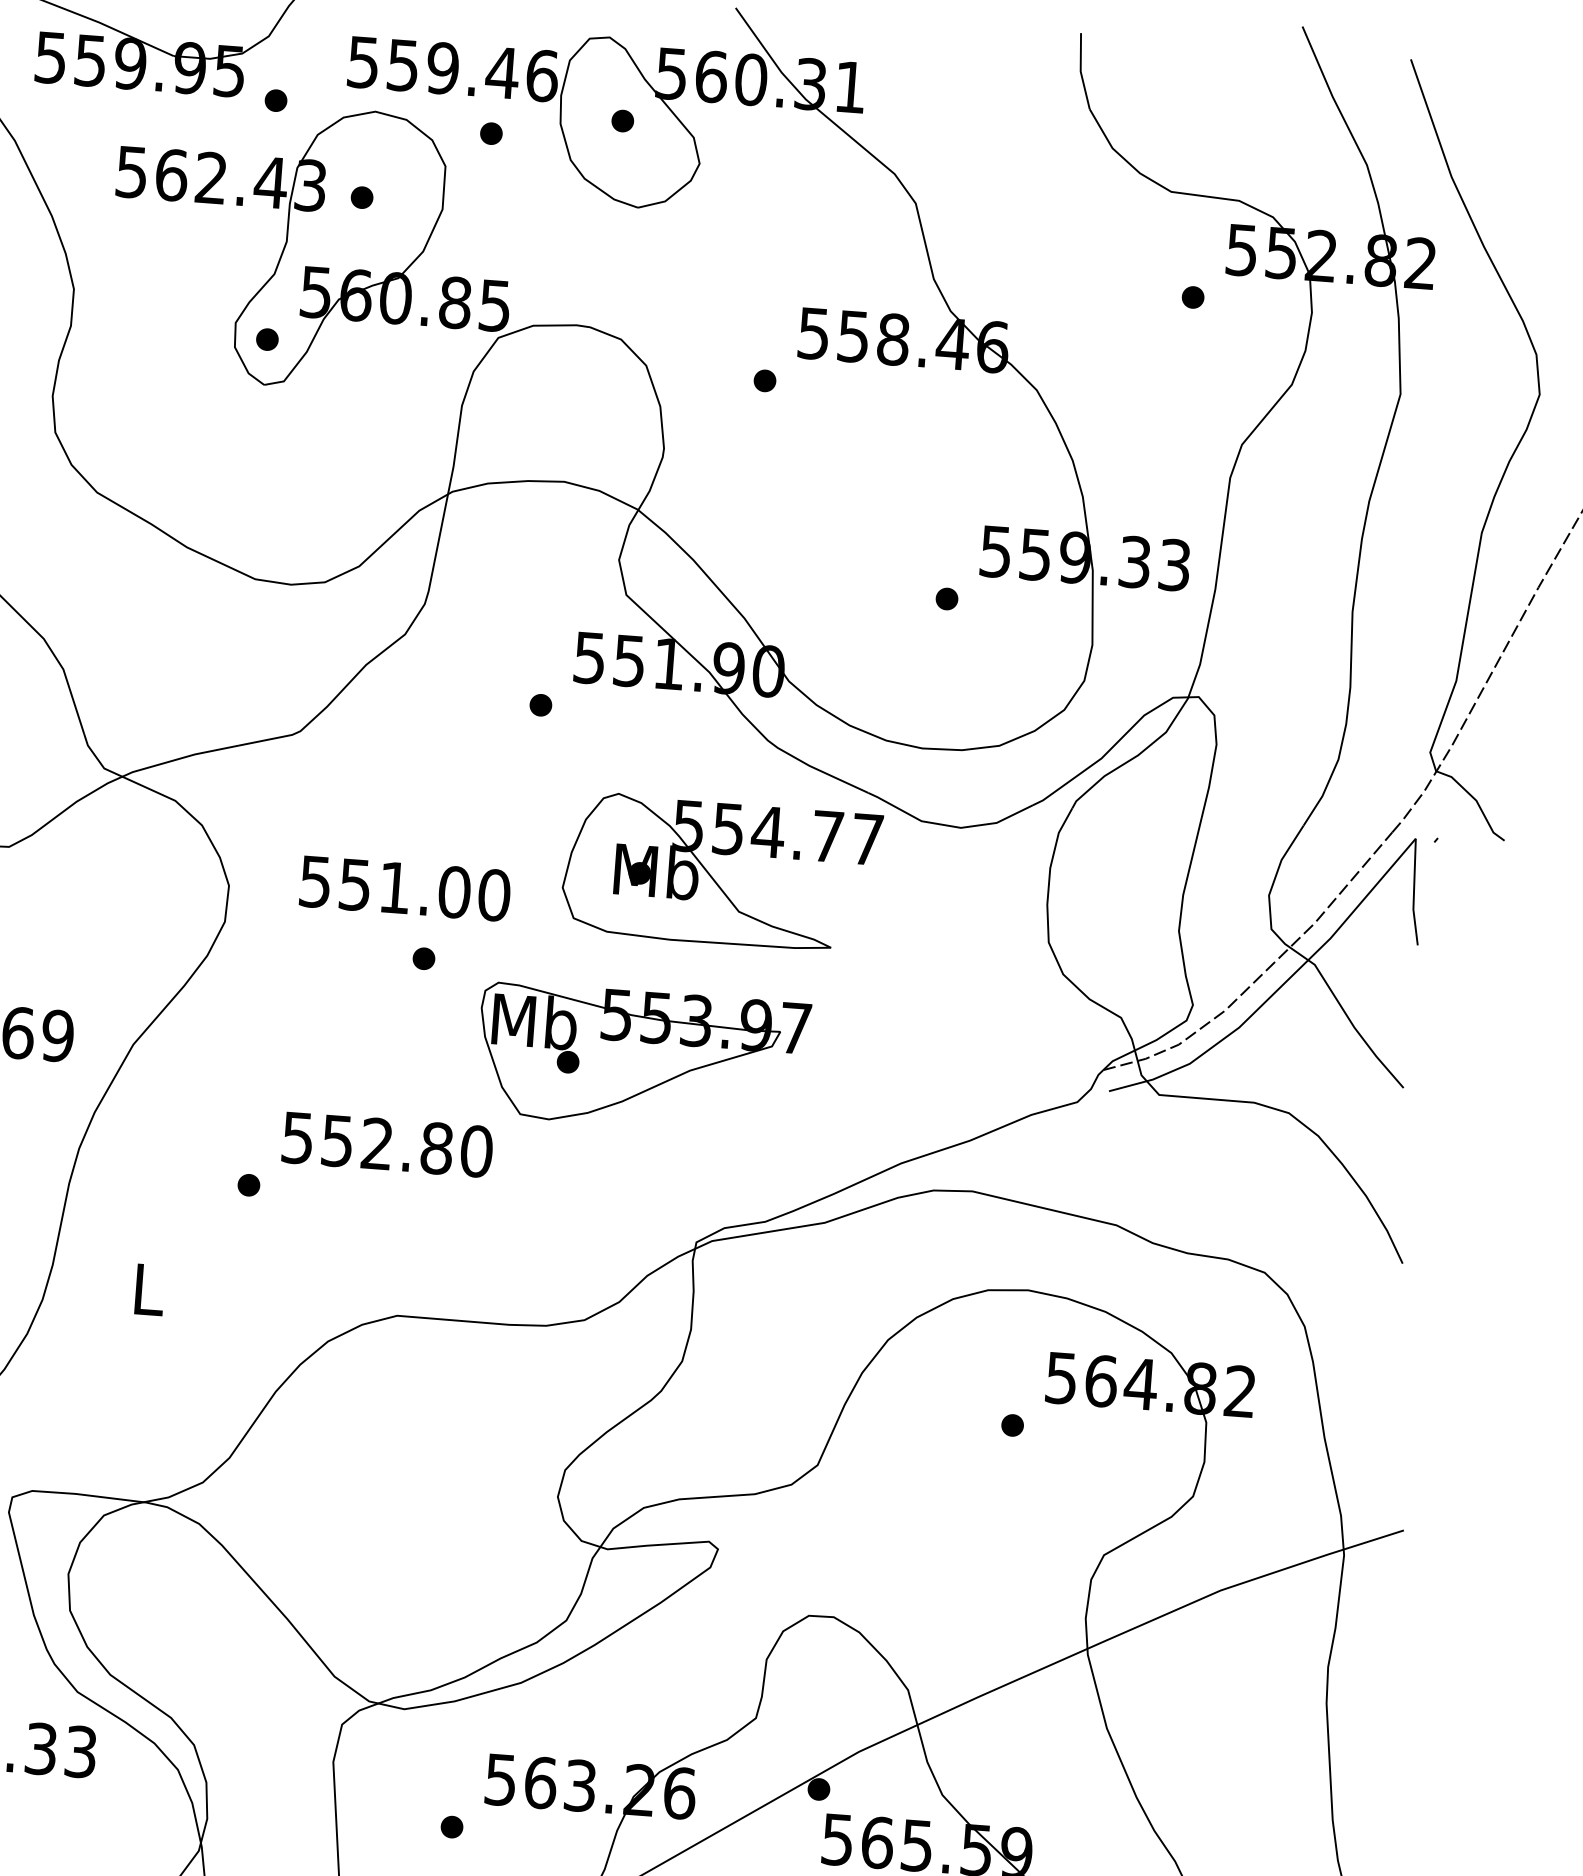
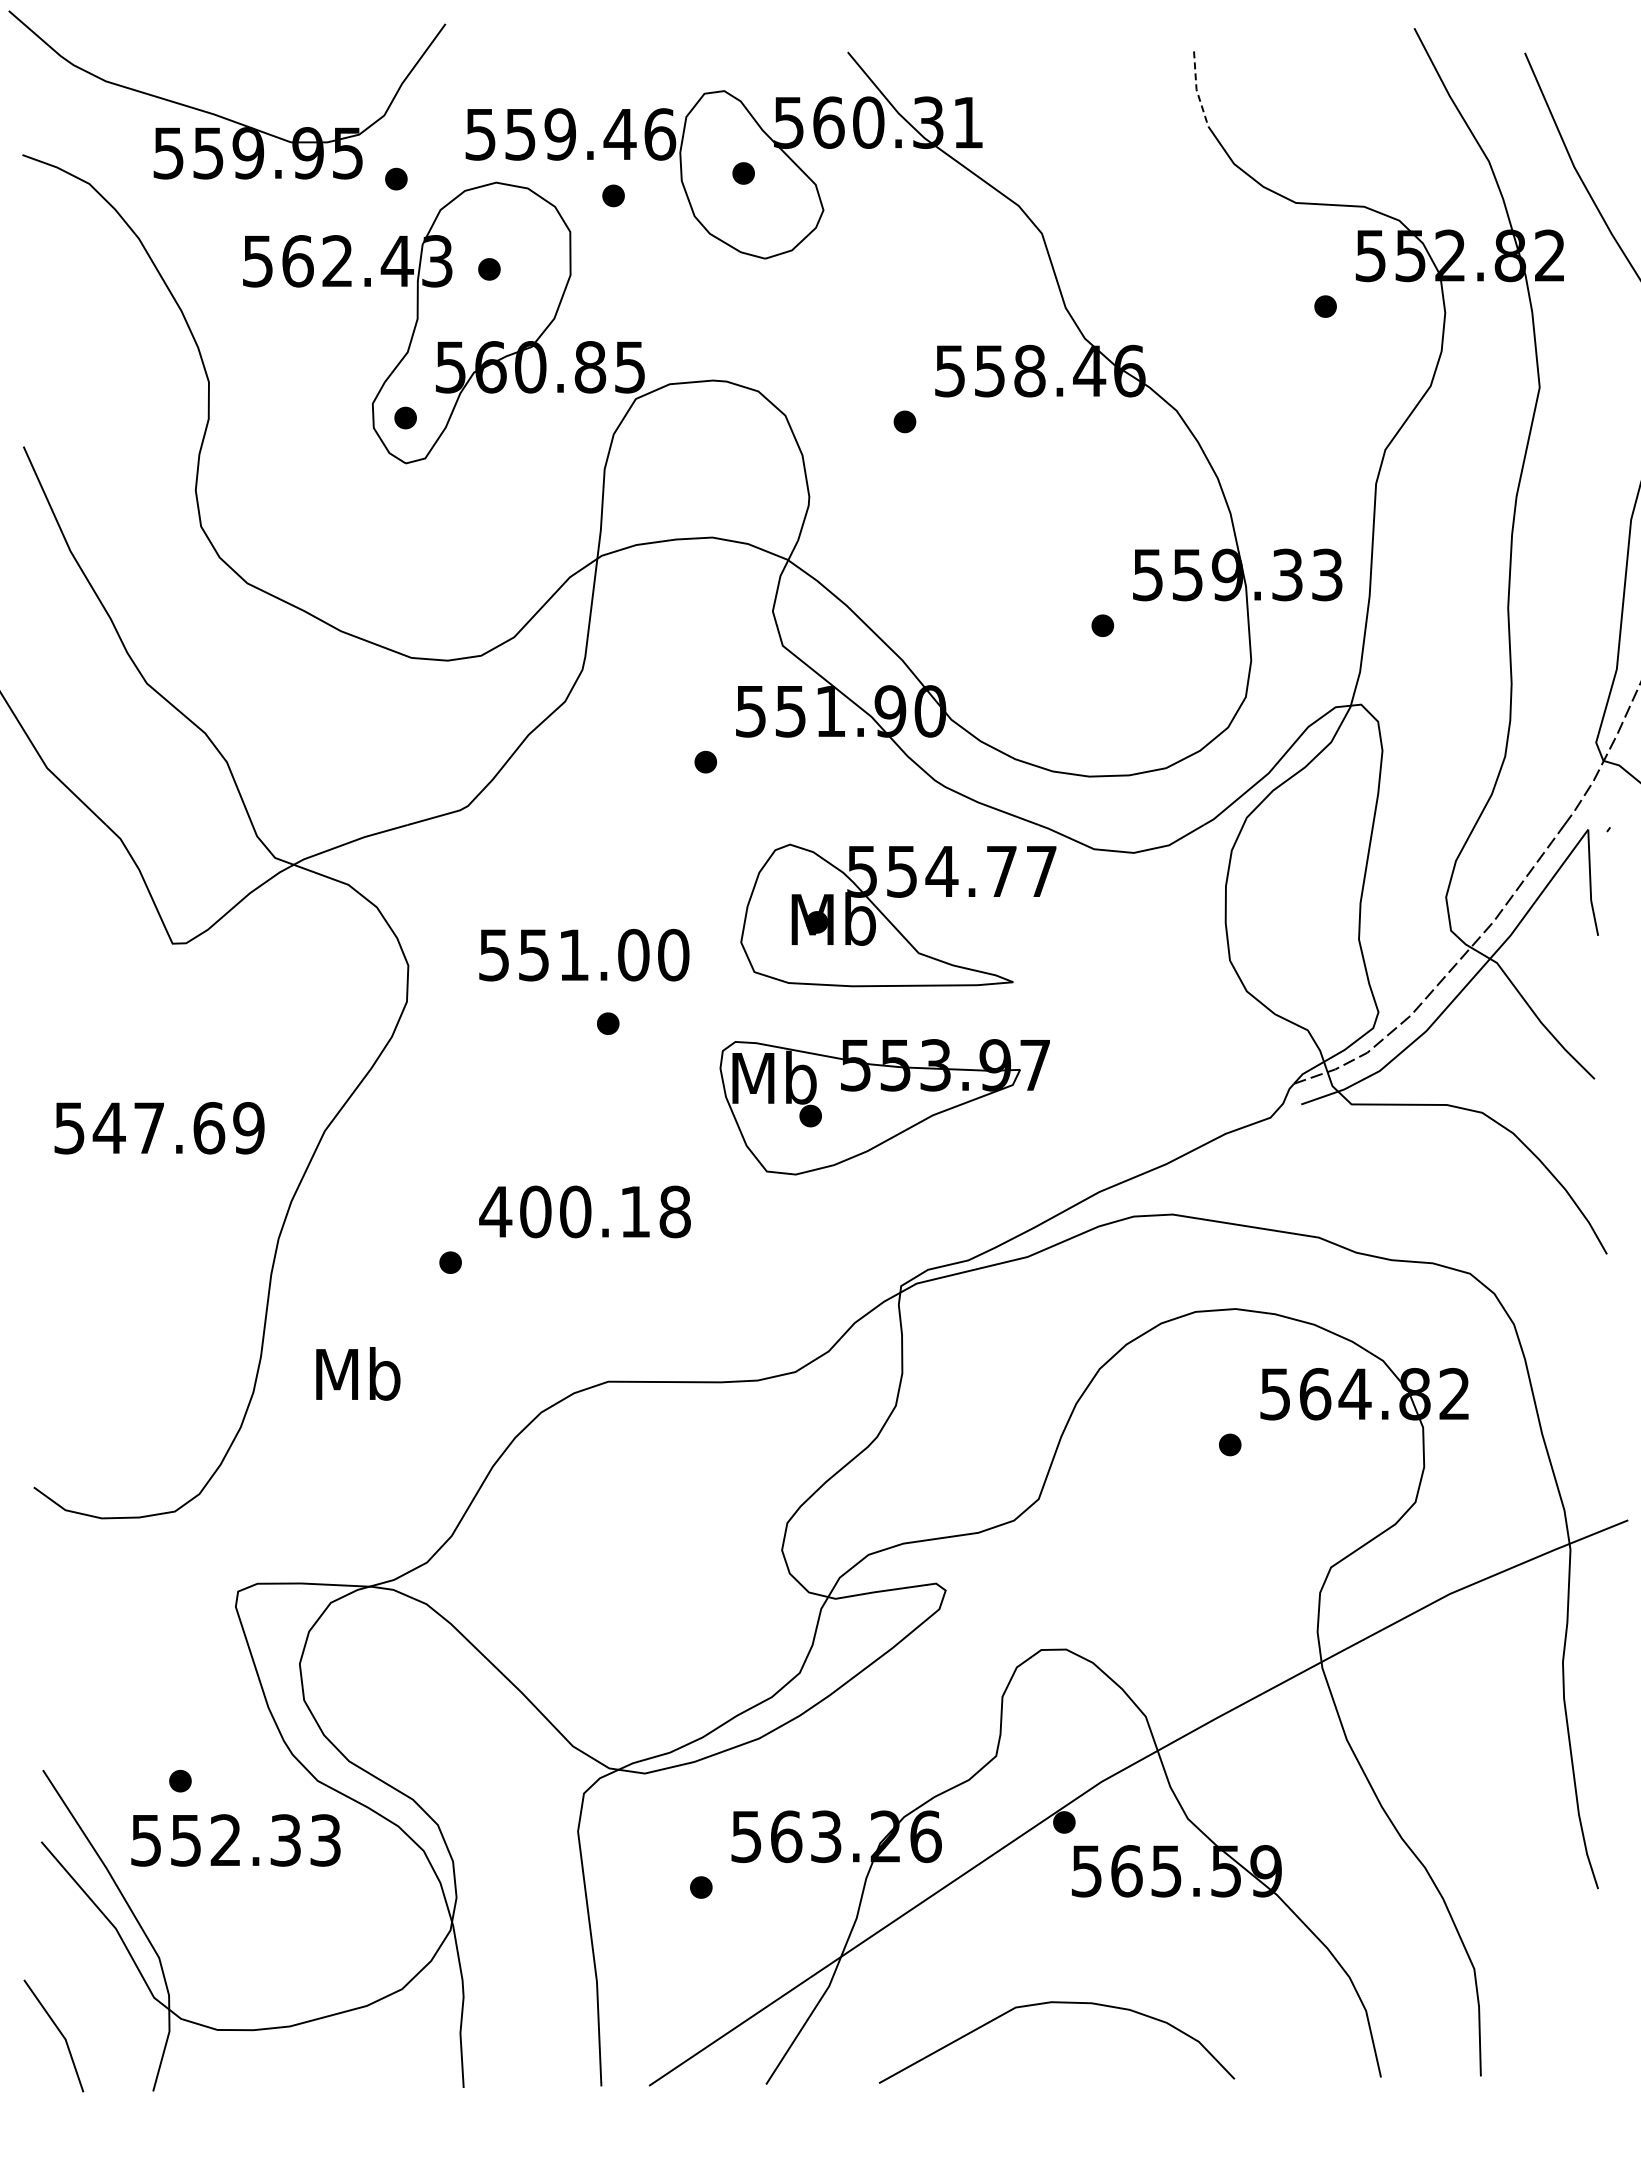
line: (1080, 71) -> (1196, 89), solid -> dashed
part: (642, 1059) -> (884, 1107), moved
text: (387, 1144) -> (585, 1211), 552.80 -> 400.18
text: (148, 1288) -> (358, 1373), L -> Mb

